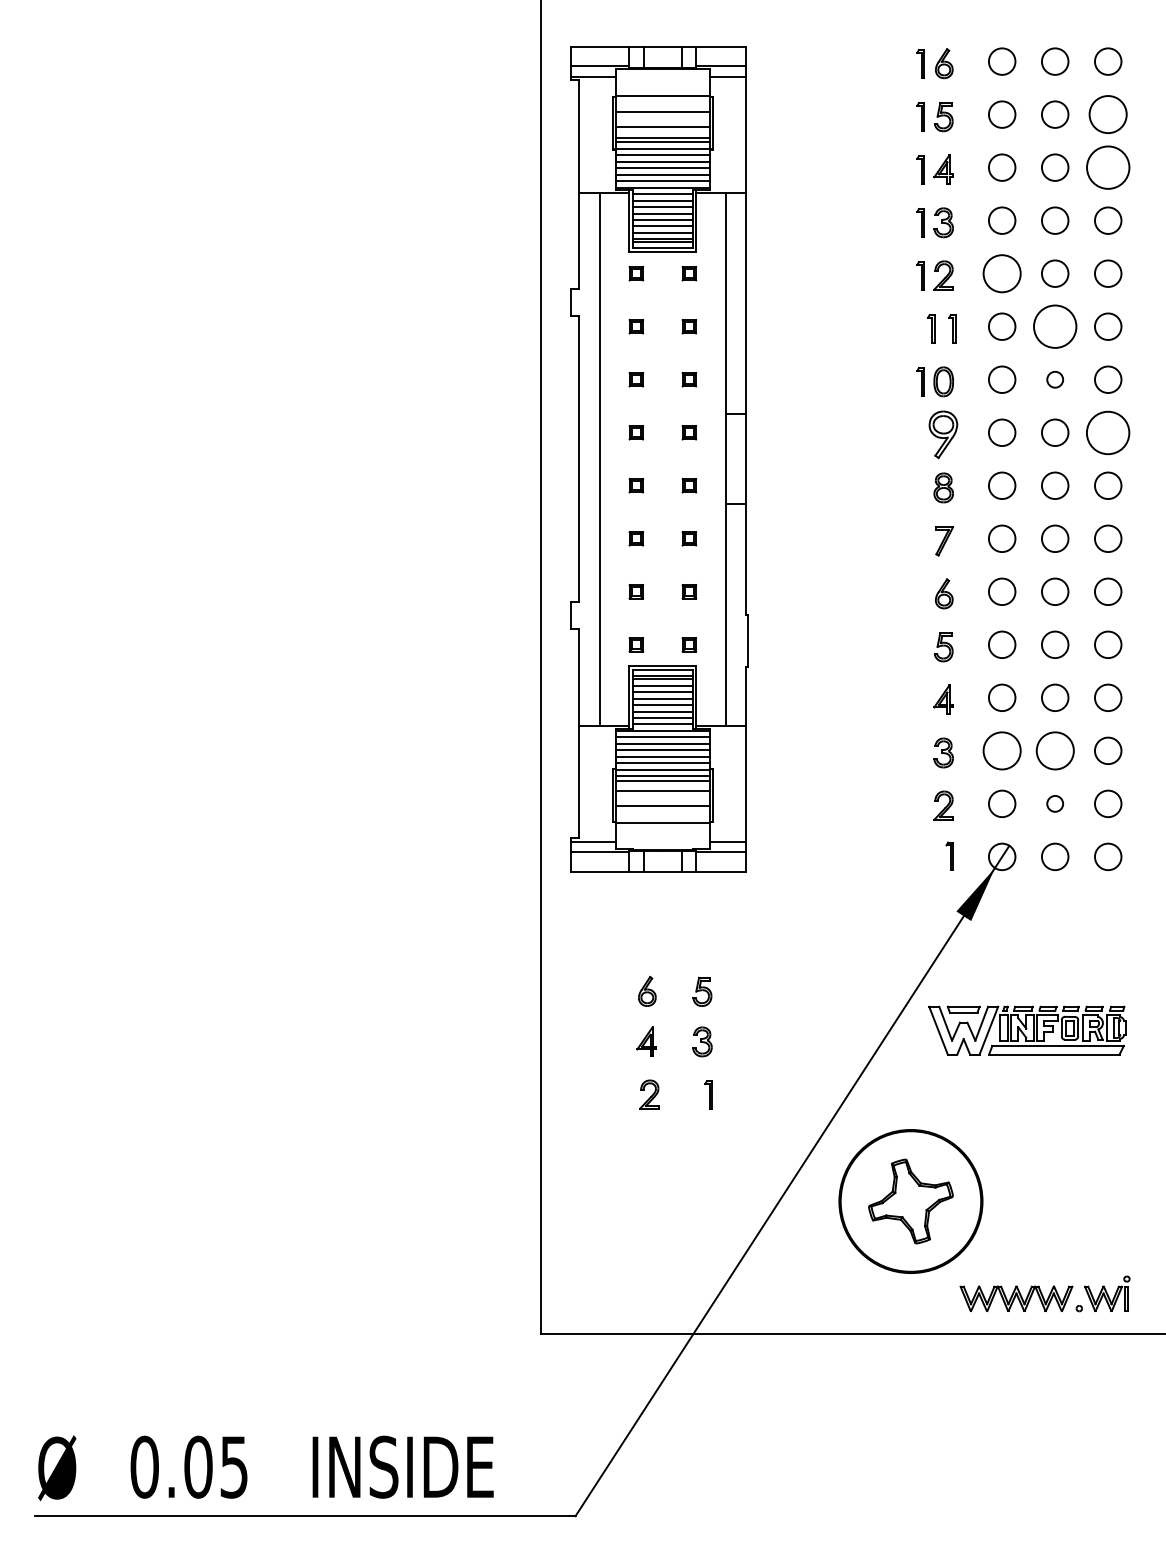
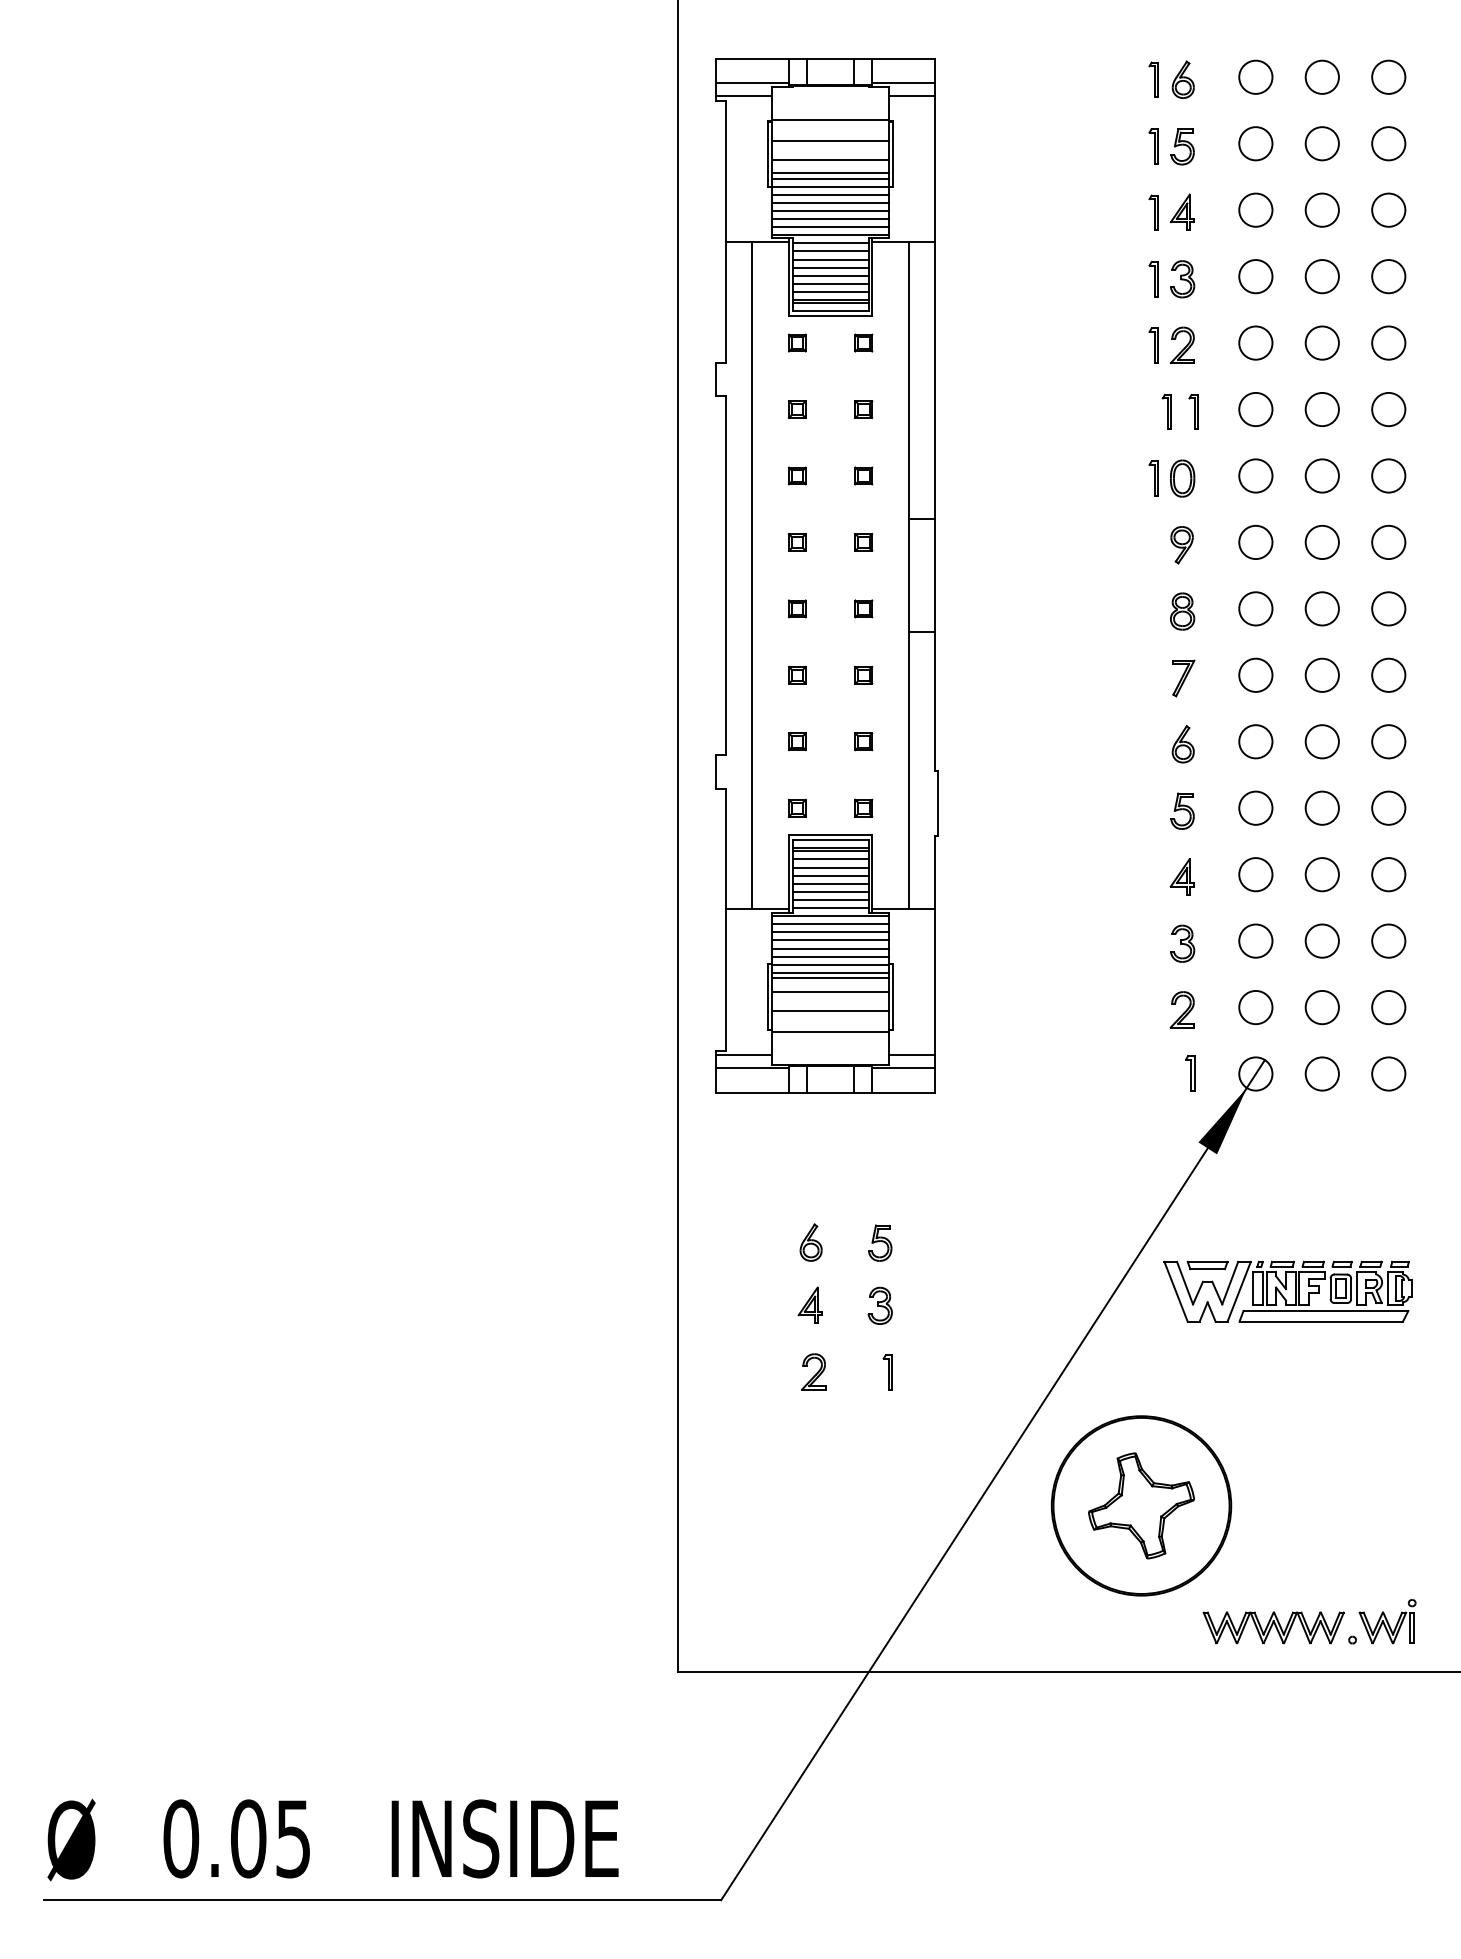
circle: (1108, 114) -> (1388, 143), size x0.71
circle: (1108, 167) -> (1388, 209), size x0.62
circle: (1001, 273) -> (1255, 342), size x0.71
circle: (1054, 326) -> (1321, 409), size x0.62
circle: (1054, 379) -> (1321, 475), size x1.67
circle: (1108, 432) -> (1388, 541), size x0.62
part: (942, 435) -> (1181, 545), size x0.62
circle: (1001, 750) -> (1255, 940), size x0.71
circle: (1054, 750) -> (1321, 940), size x0.71
circle: (1054, 803) -> (1321, 1007), size x1.67

